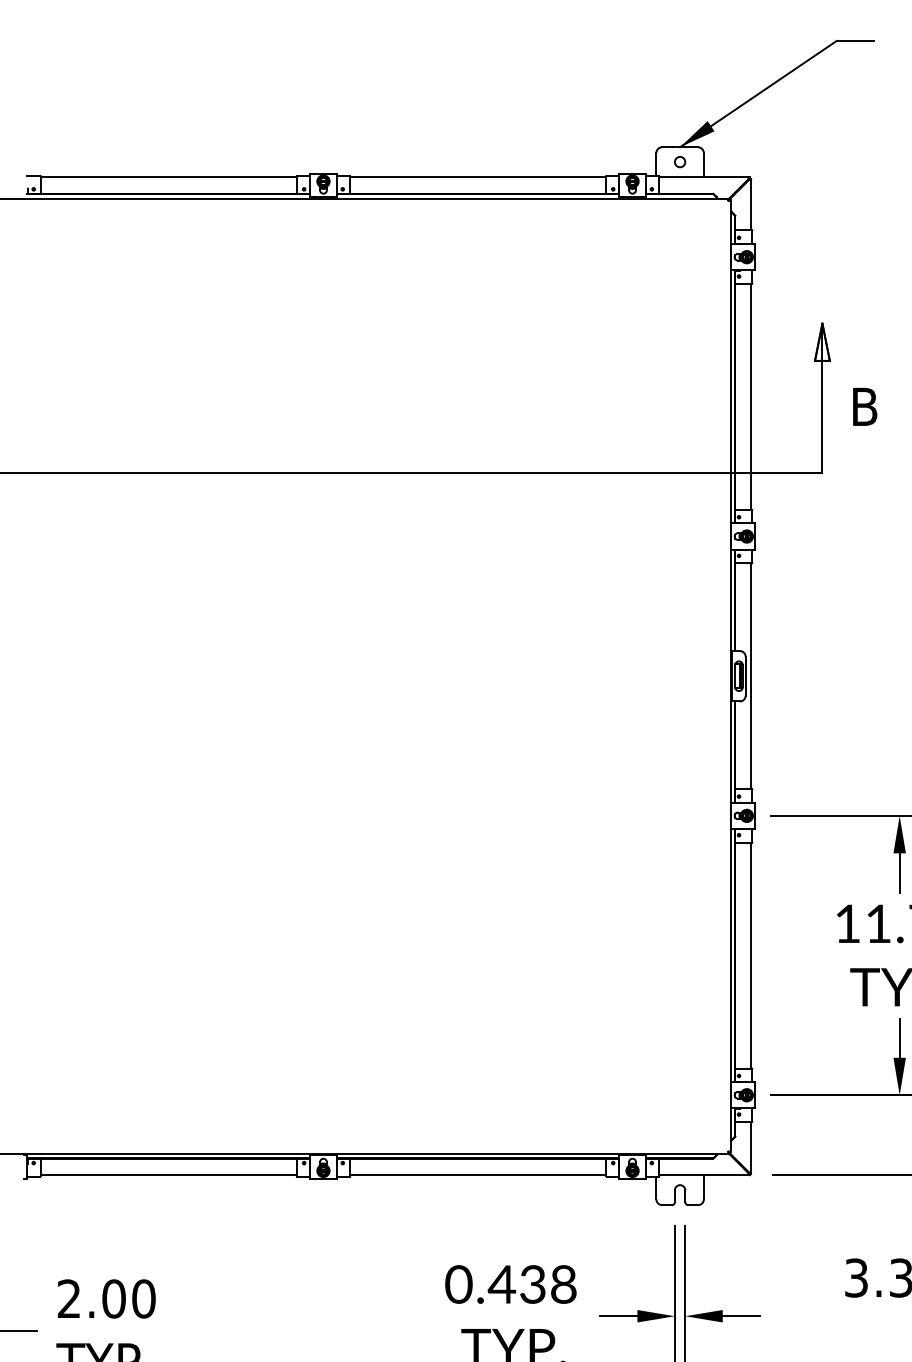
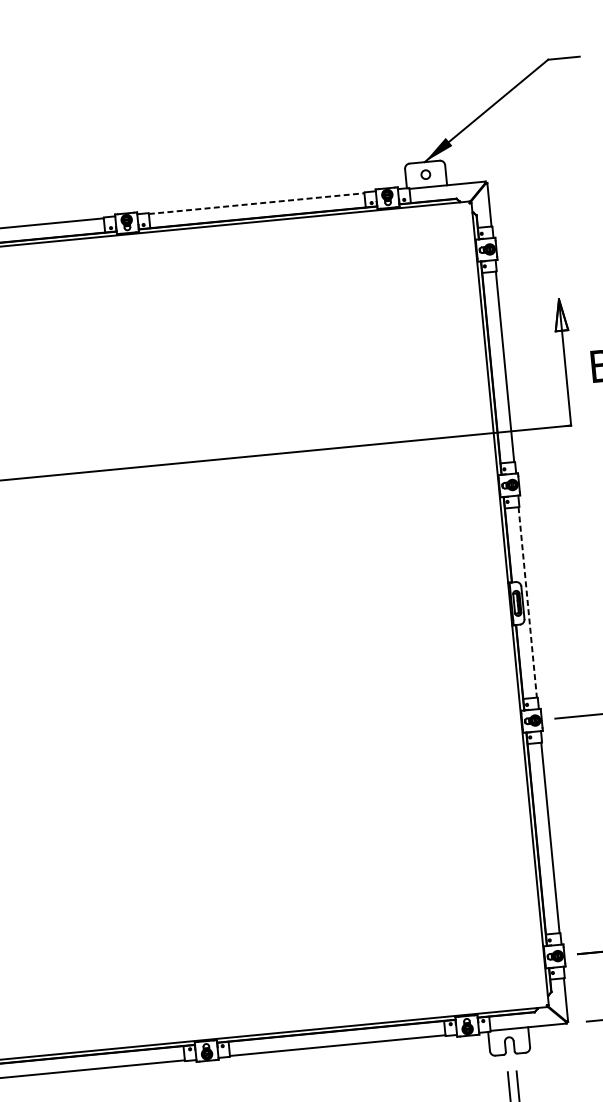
line: (478, 176) -> (257, 203), solid -> dashed
line: (751, 676) -> (527, 602), solid -> dashed

